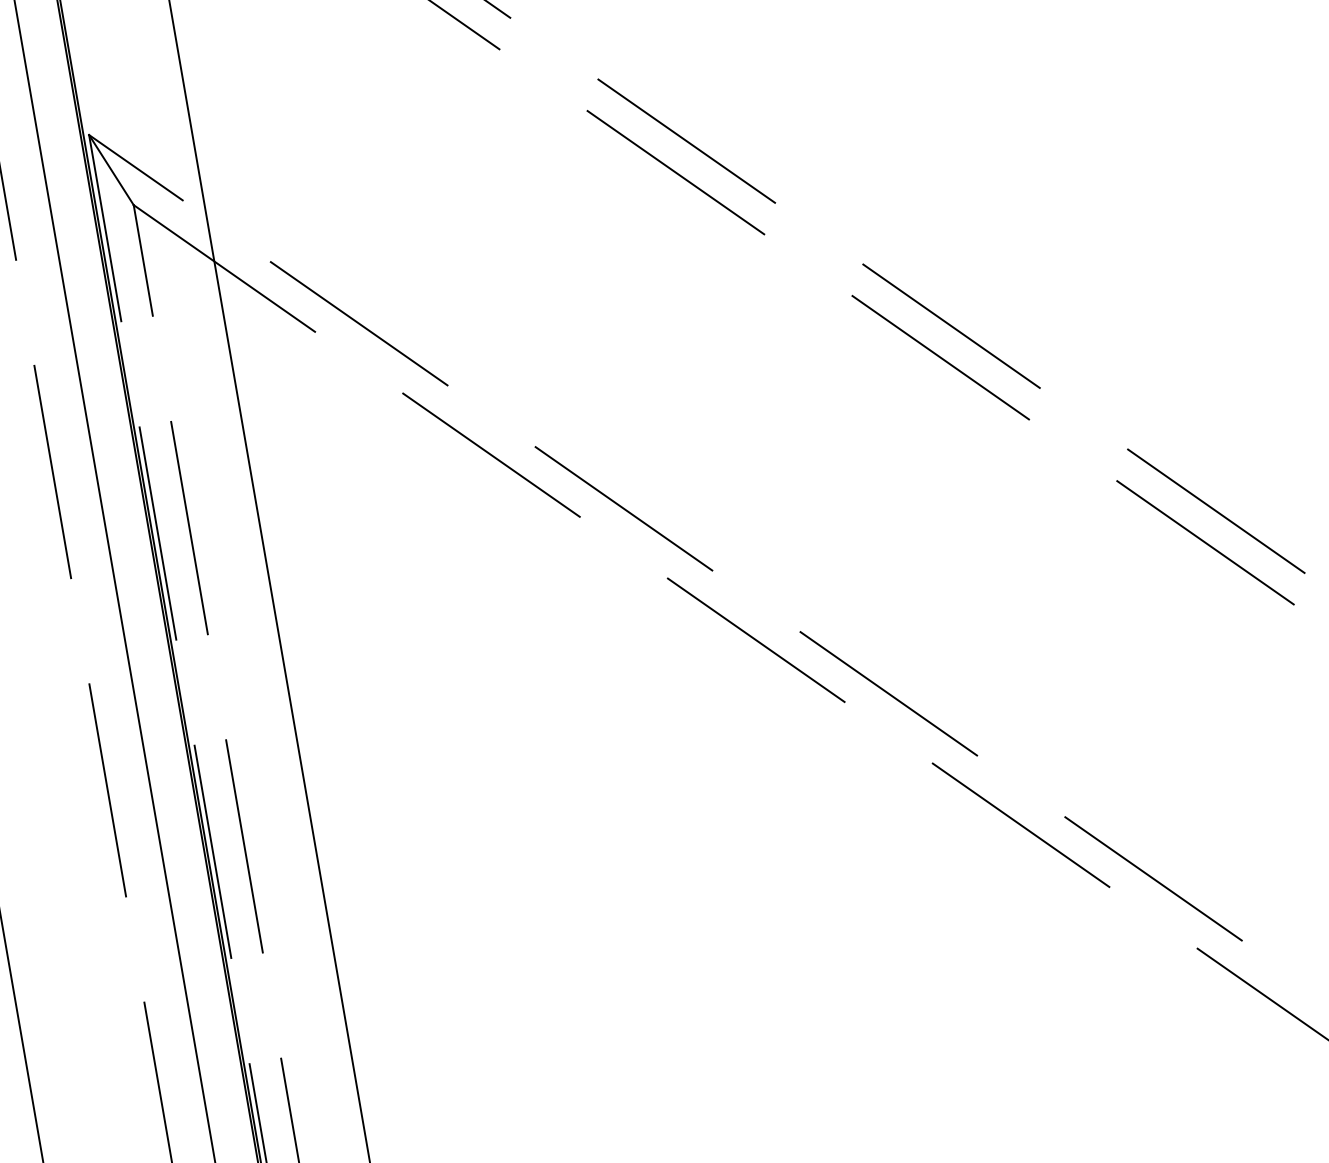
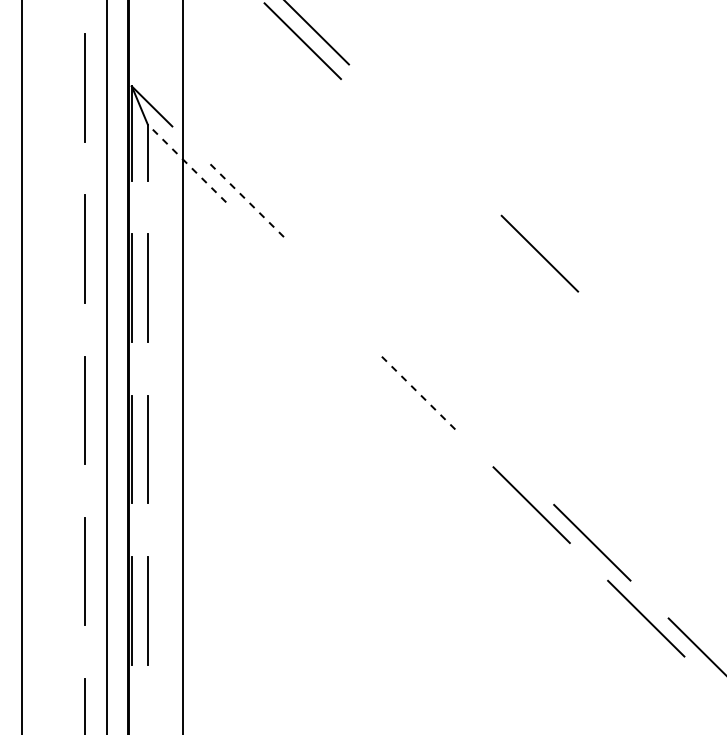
line: (687, 141) -> (425, 140), removed
line: (676, 172) -> (417, 154), removed
line: (223, 268) -> (186, 163), solid -> dashed
line: (358, 324) -> (248, 202), solid -> dashed
line: (940, 358) -> (531, 268), removed
line: (491, 454) -> (302, 277), removed
line: (624, 508) -> (363, 315), removed
line: (1216, 511) -> (654, 367), removed
line: (1205, 542) -> (646, 381), removed
line: (756, 639) -> (417, 391), solid -> dashed
line: (888, 694) -> (477, 429), removed

